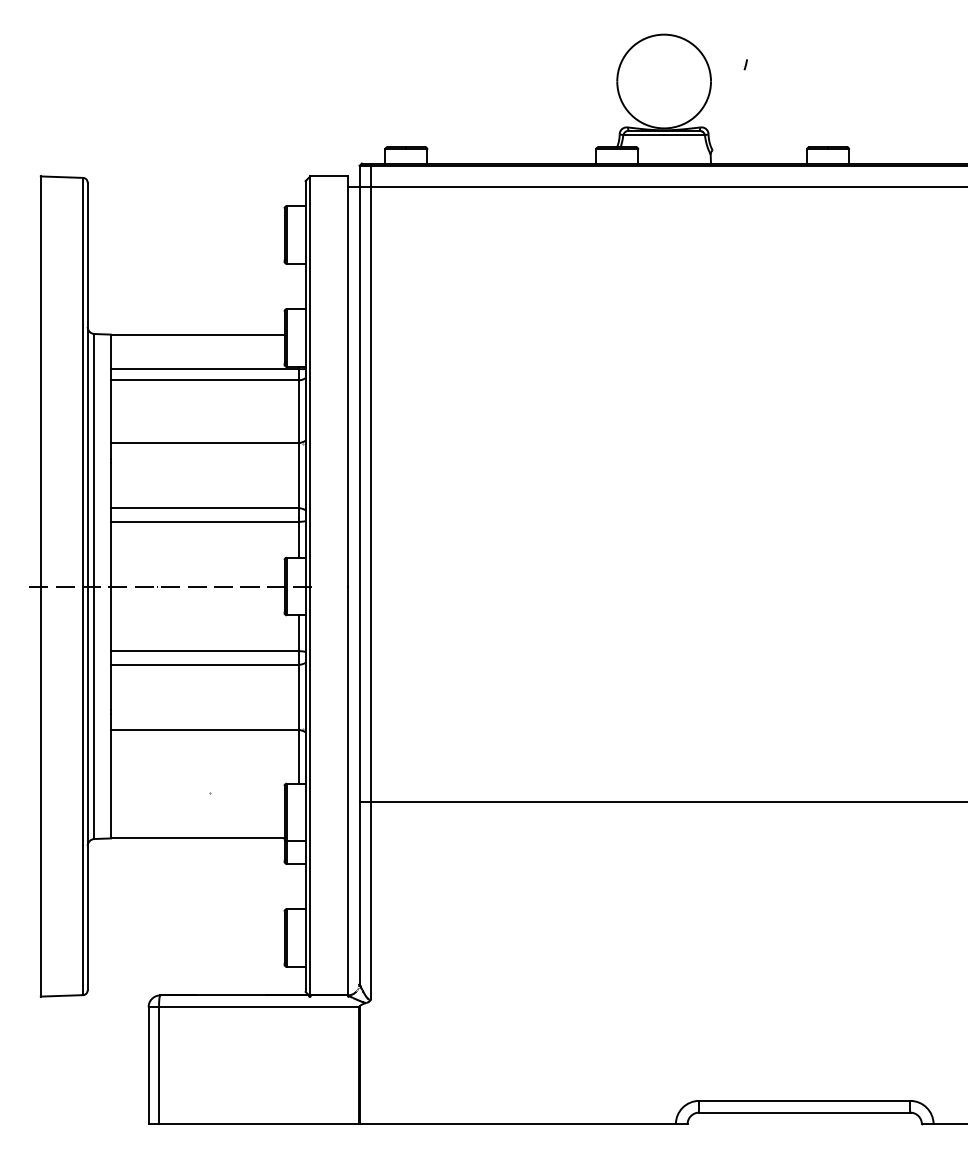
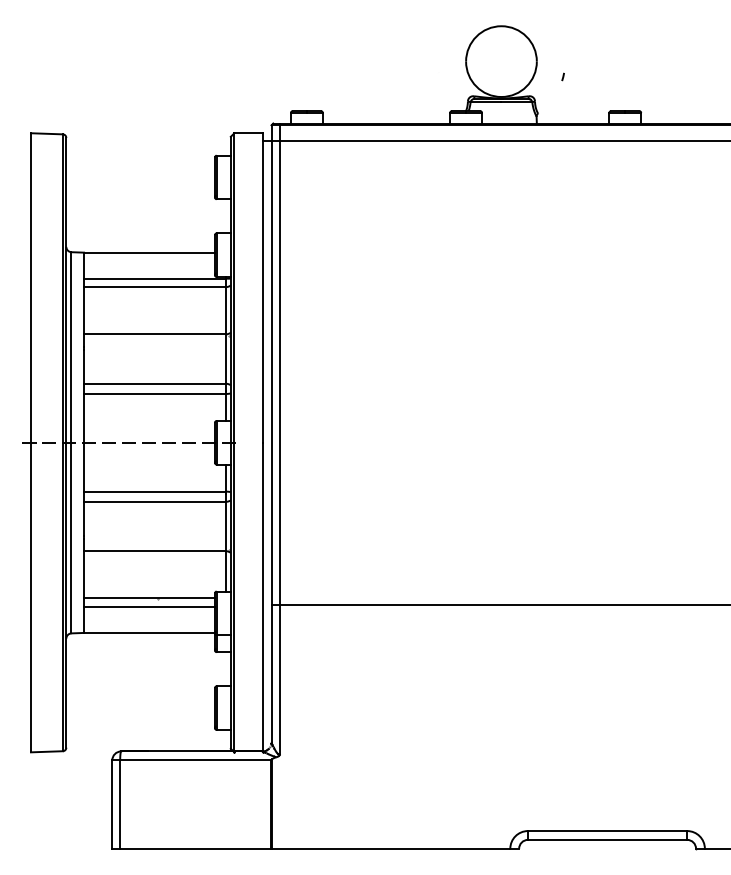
arc: (744, 64) -> (562, 76), moved
line: (197, 792) -> (149, 598), added
line: (197, 803) -> (149, 606), added

